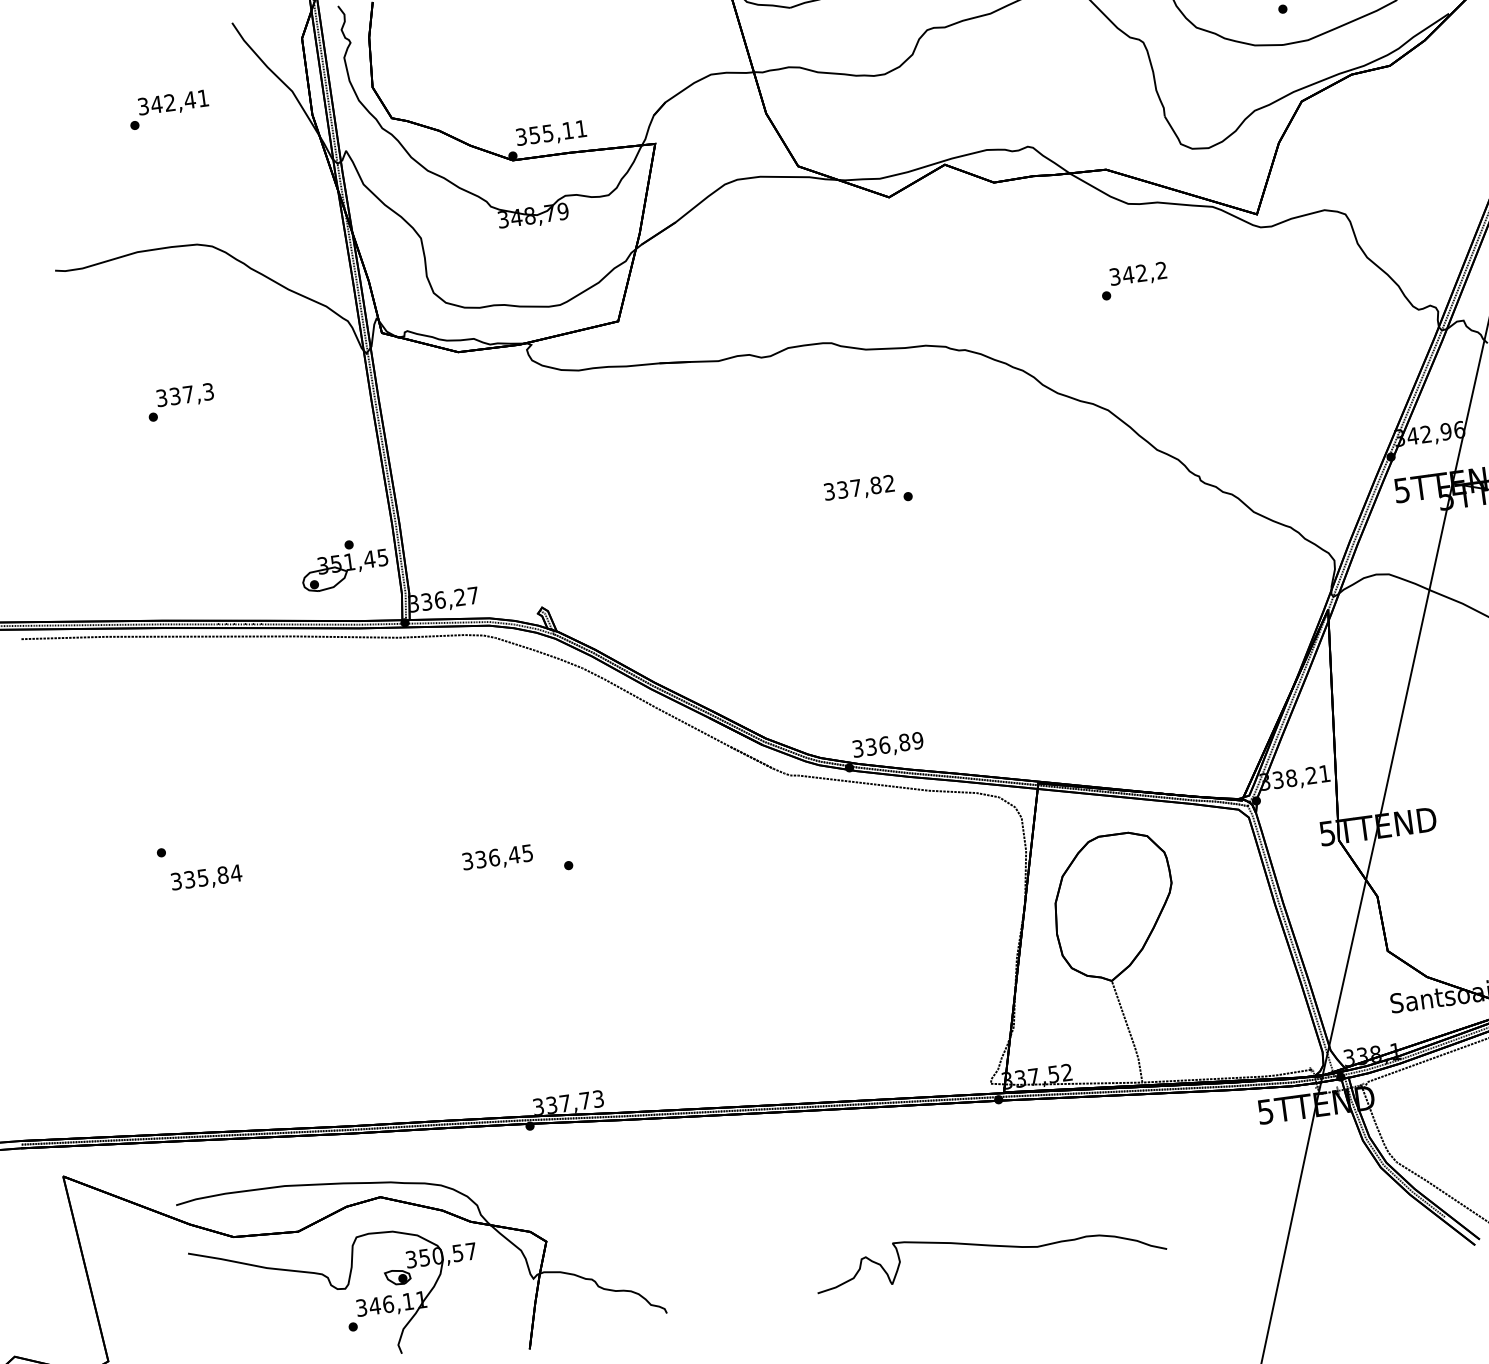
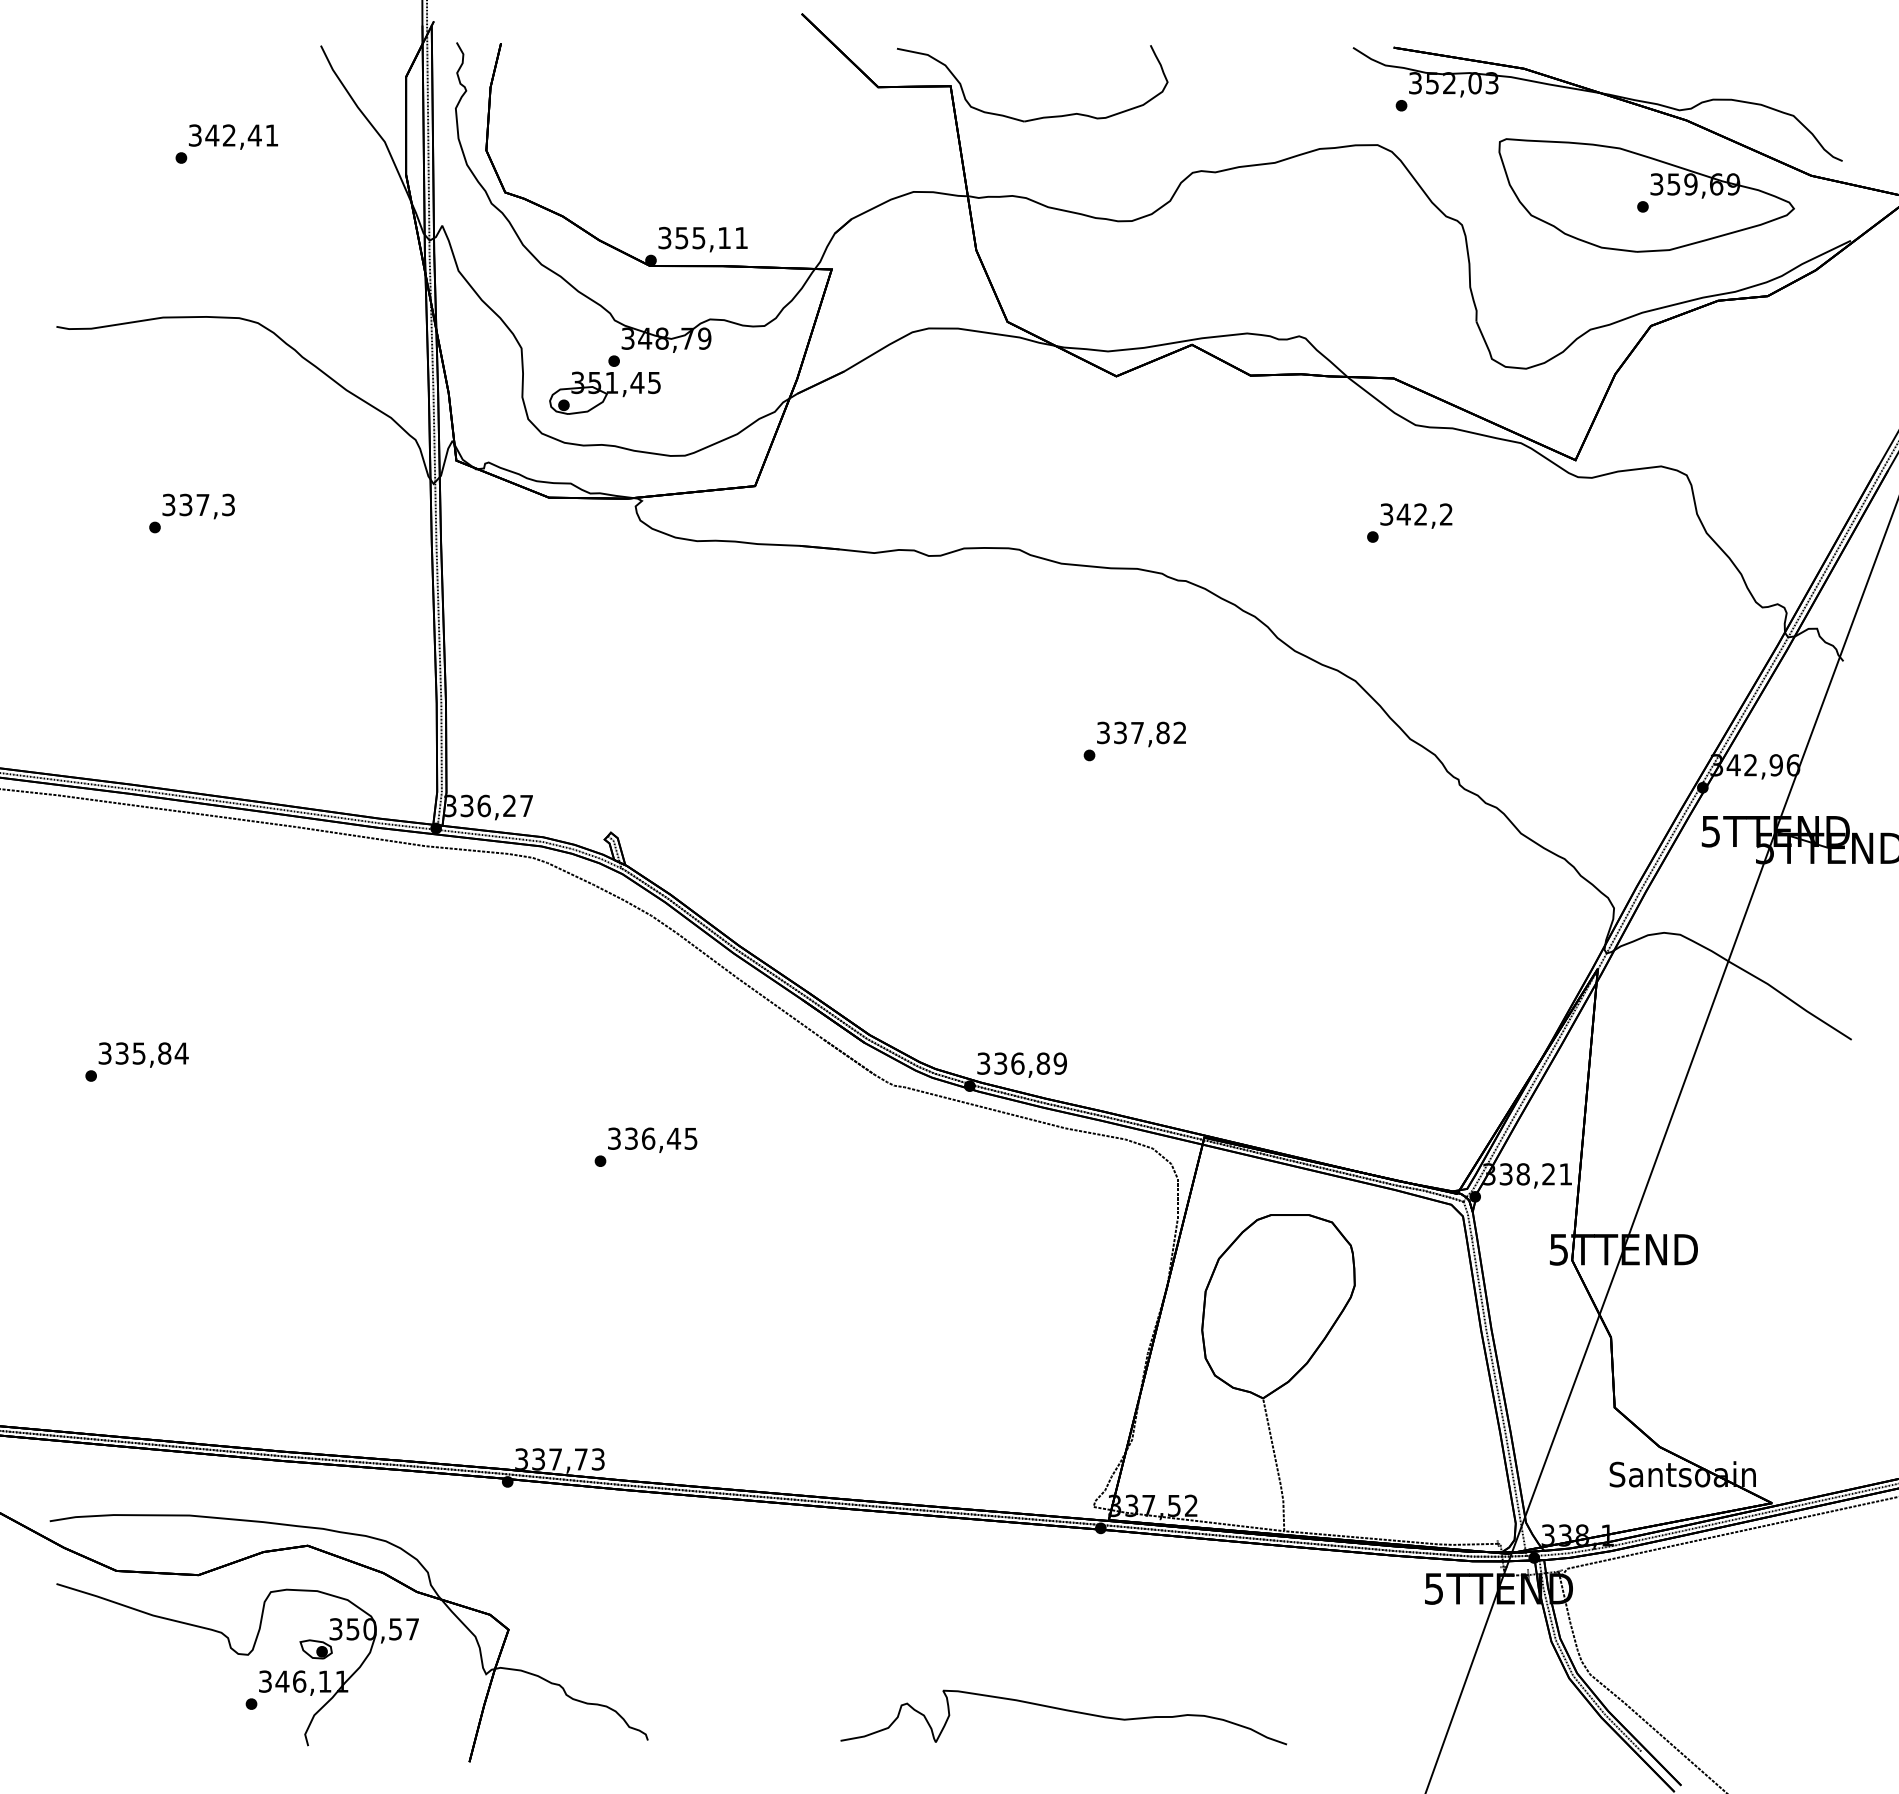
text: (859, 488) -> (1141, 734), moved
part: (344, 564) -> (604, 384), moved
text: (497, 857) -> (652, 1139), moved
text: (206, 878) -> (143, 1054), moved

